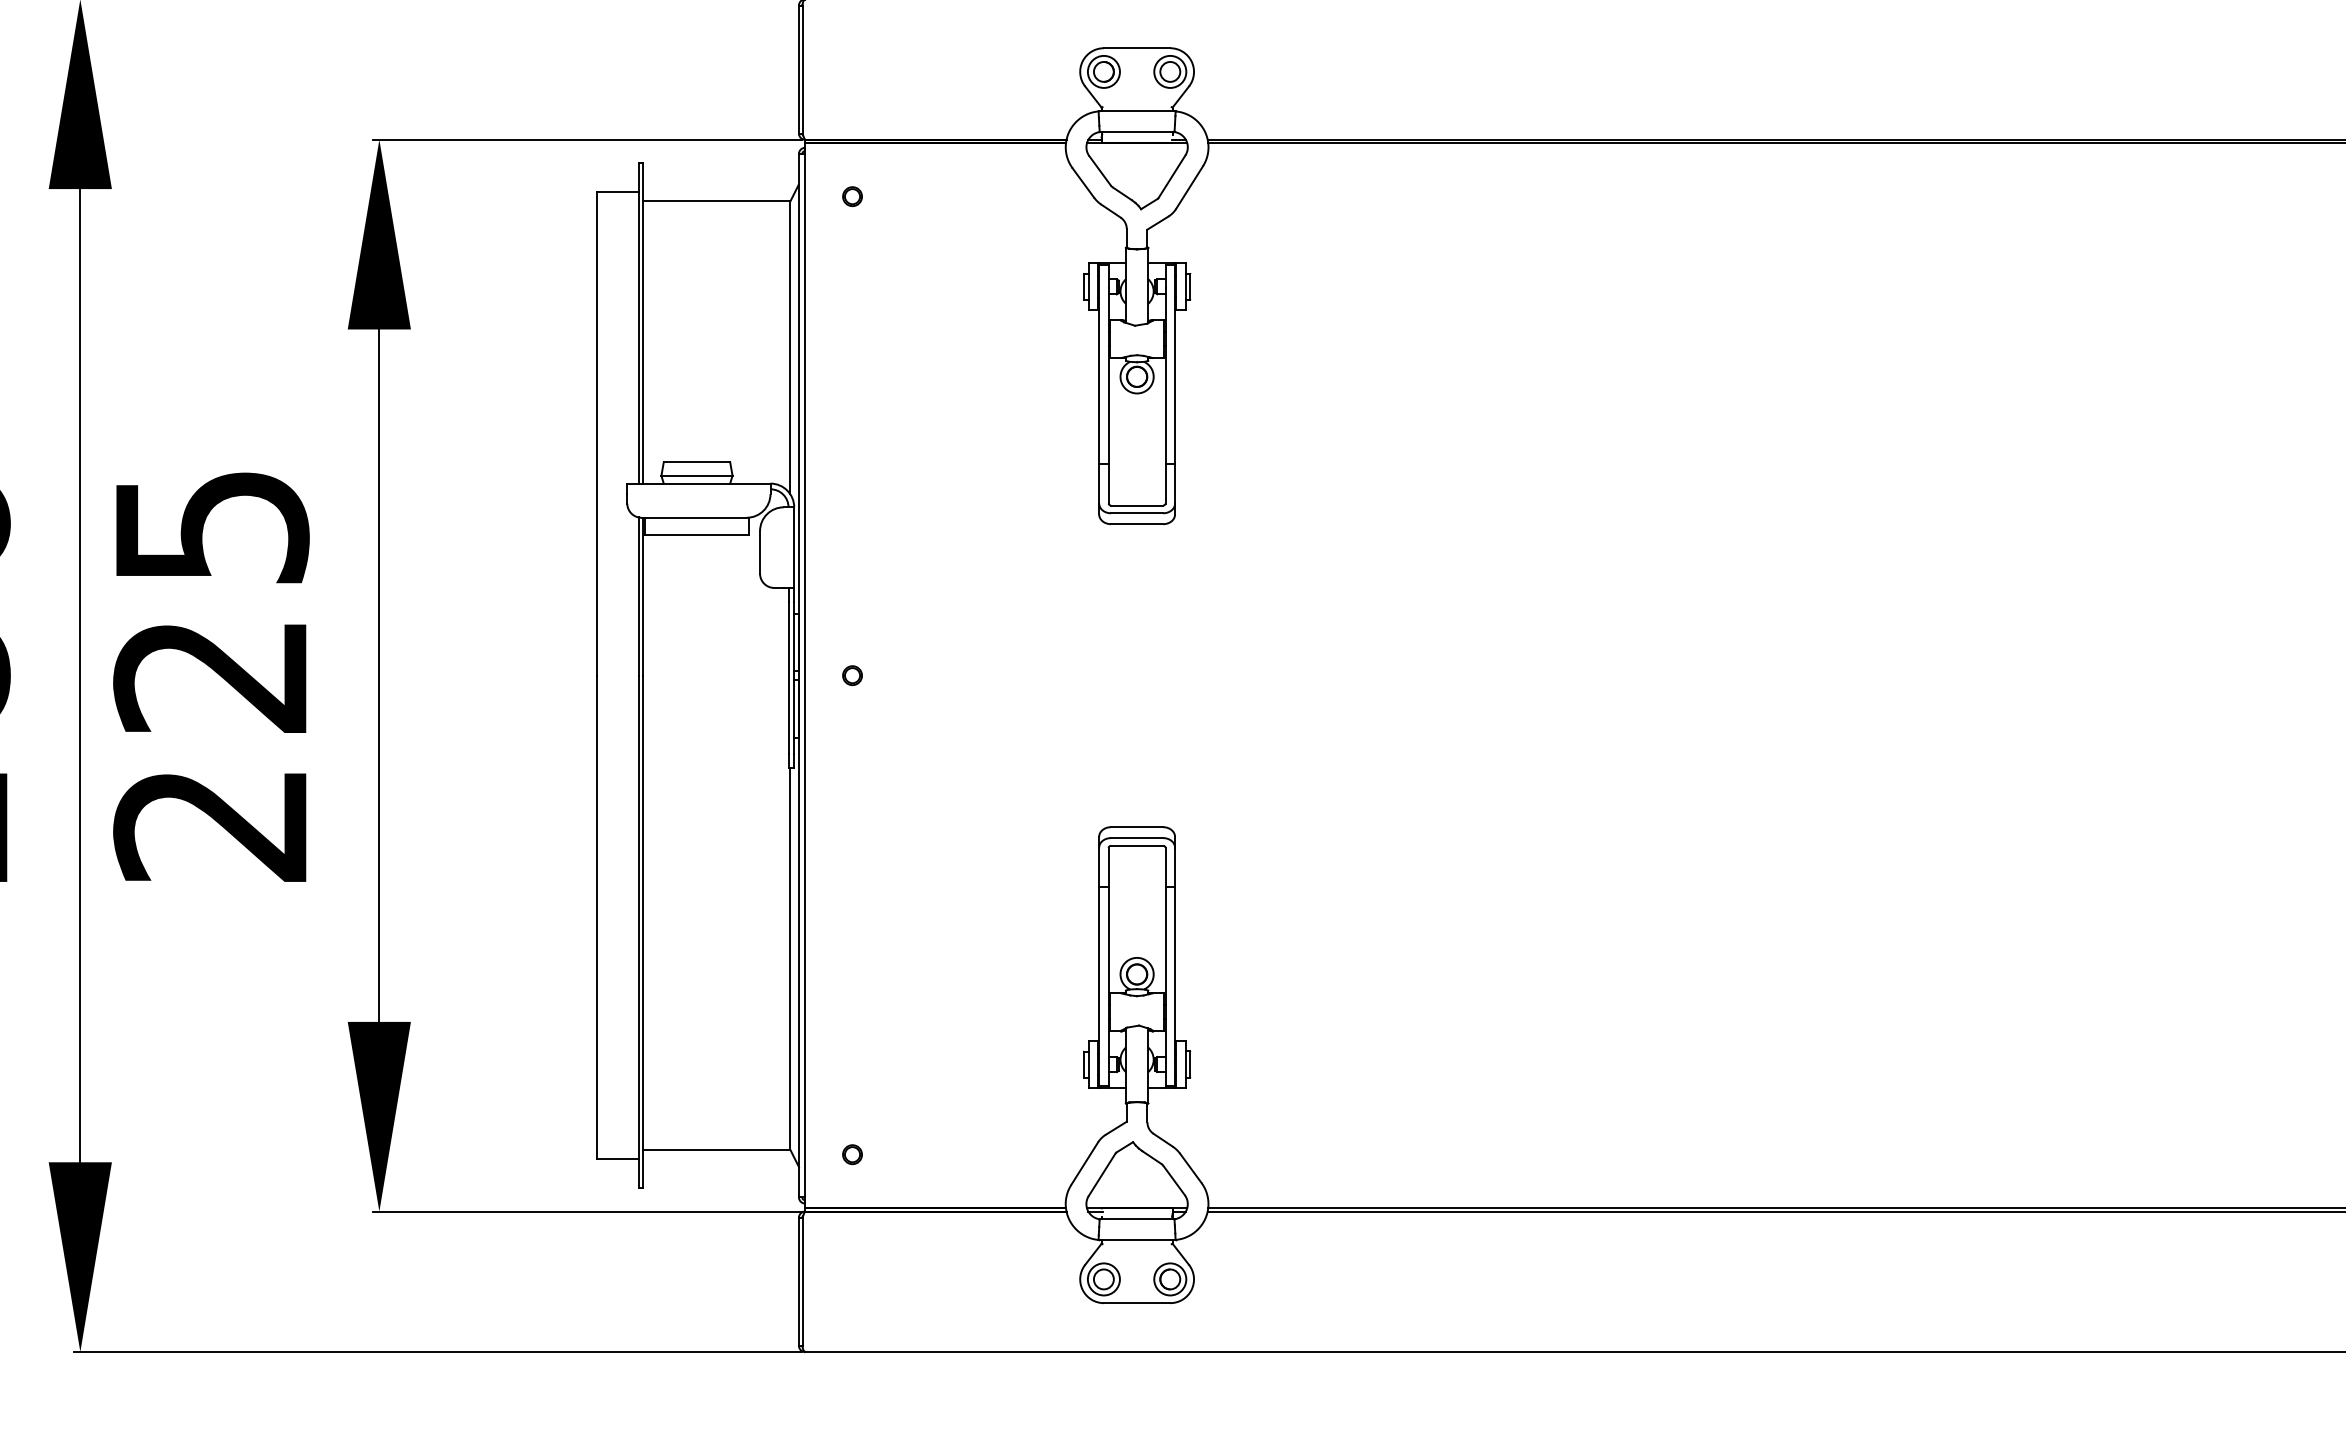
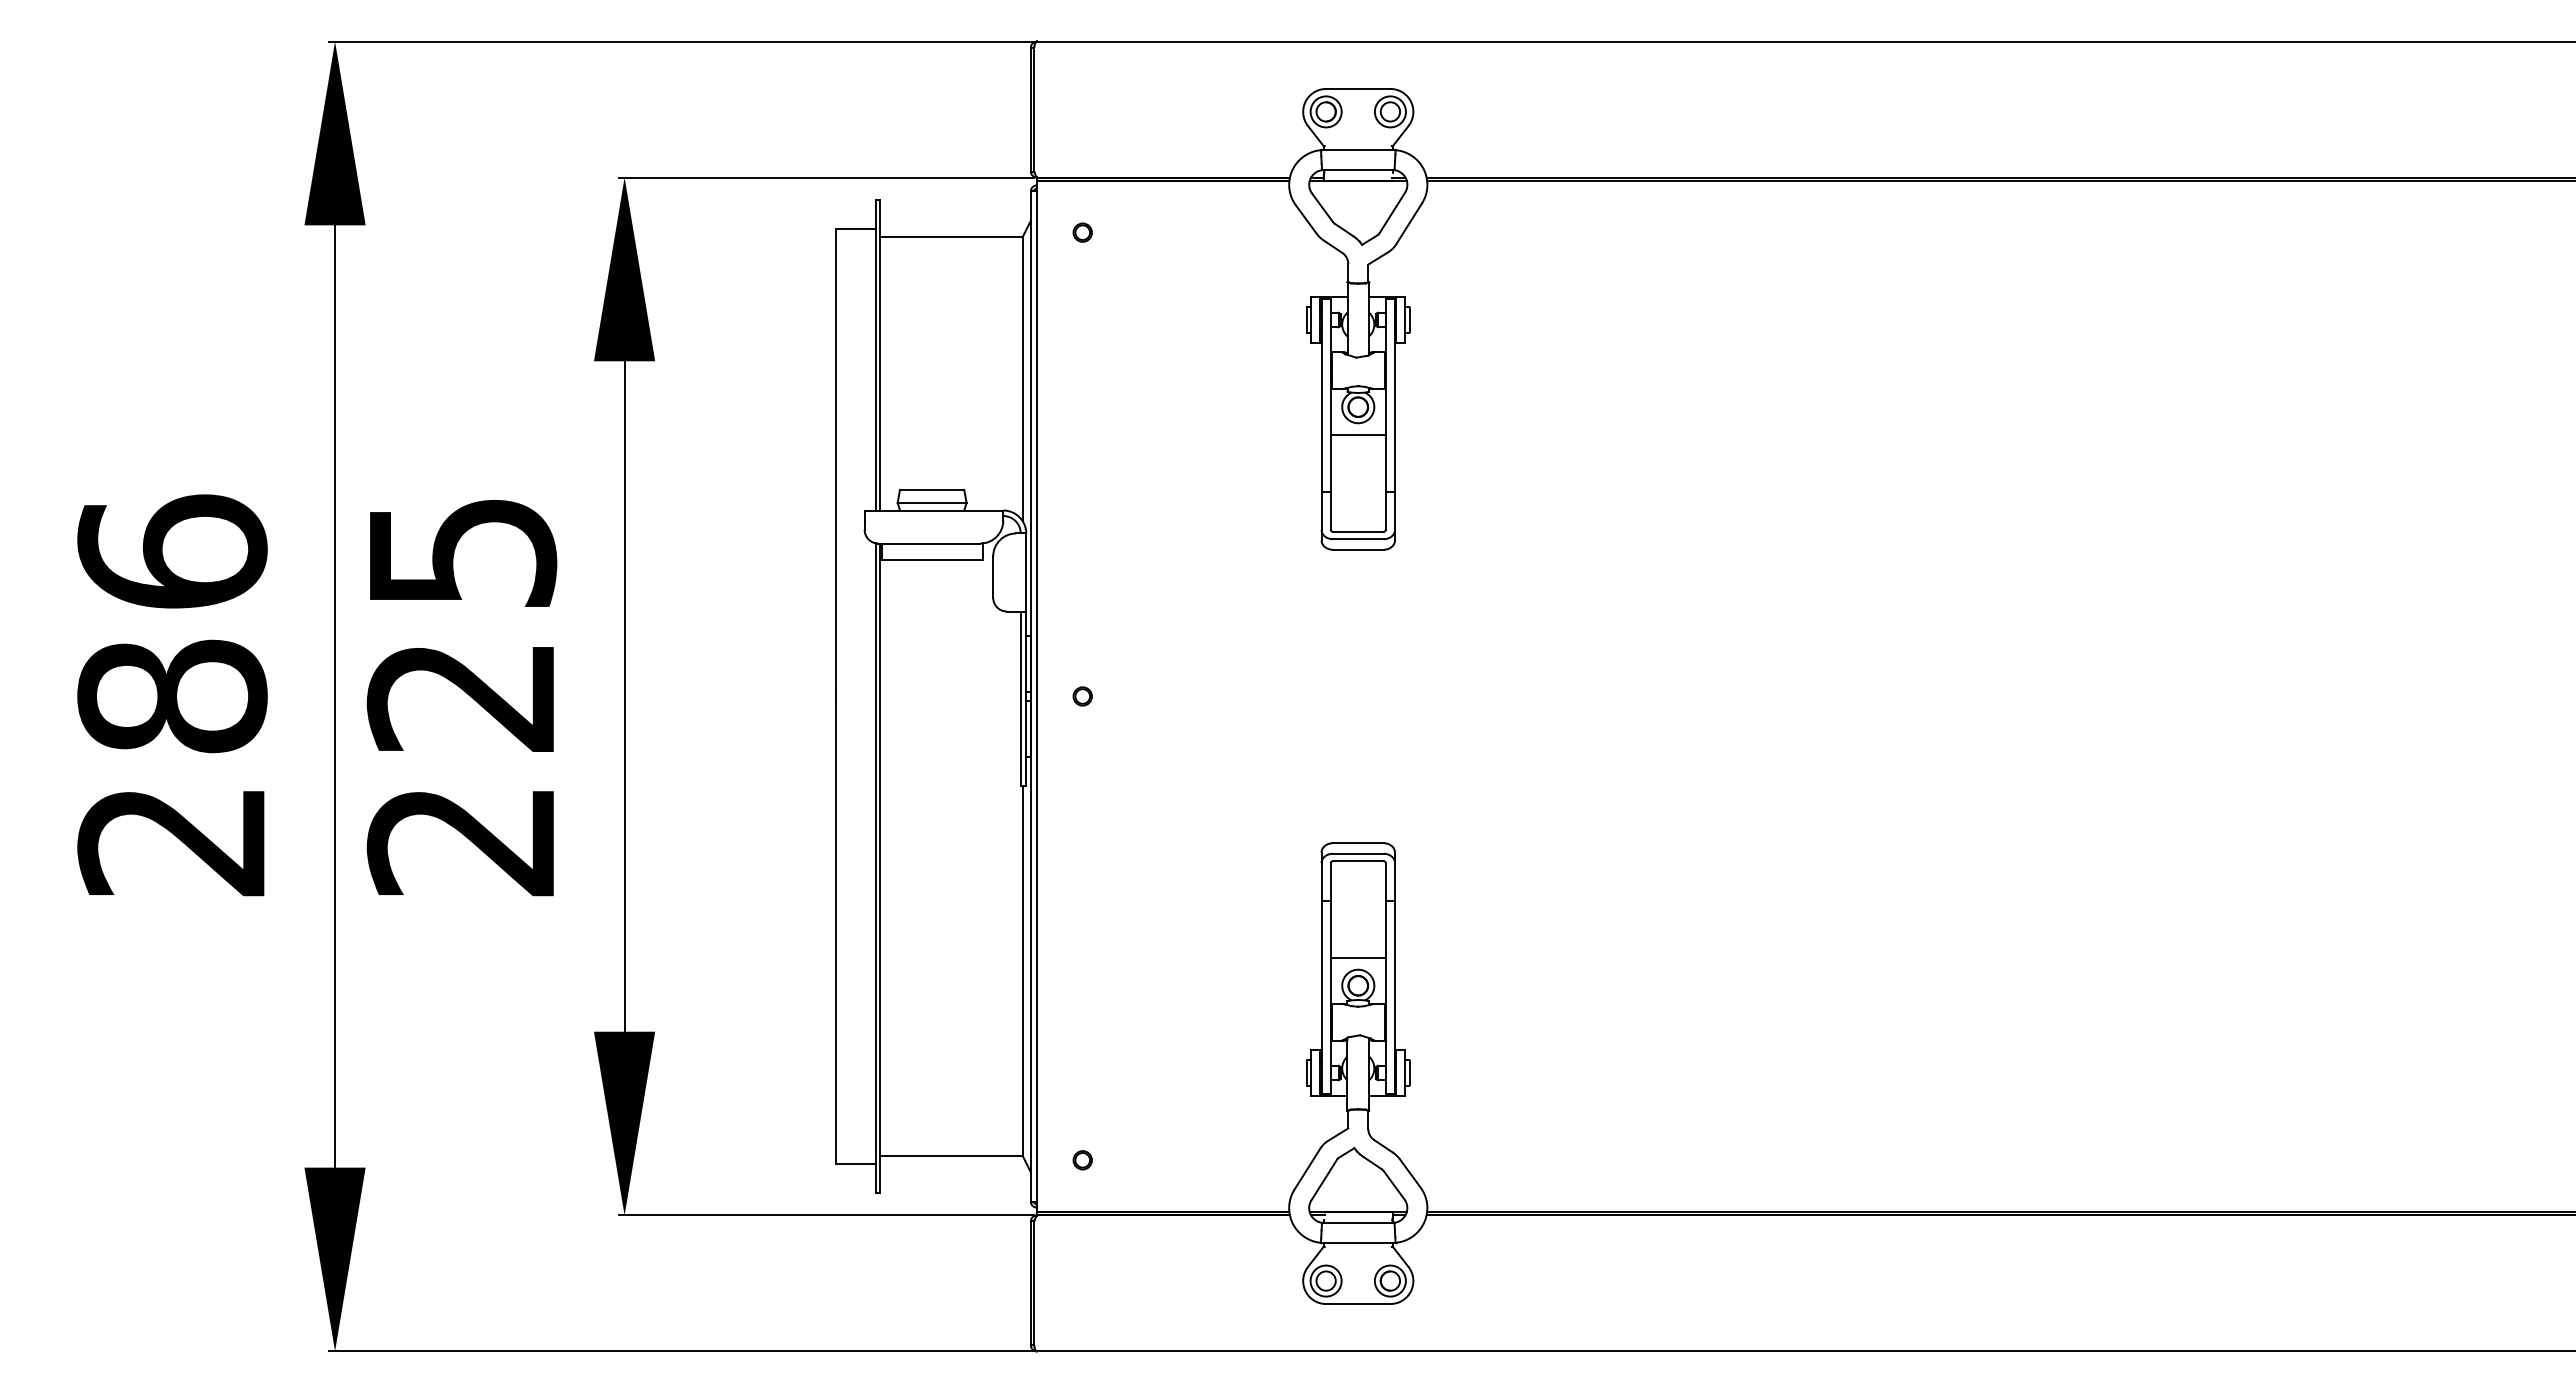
line: (1136, 405) -> (1357, 434), added
line: (1136, 946) -> (1357, 958), added

